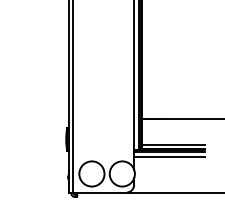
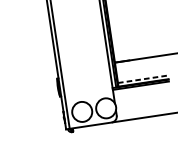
line: (173, 144) -> (143, 79), solid -> dashed
line: (169, 156) -> (141, 89), removed

